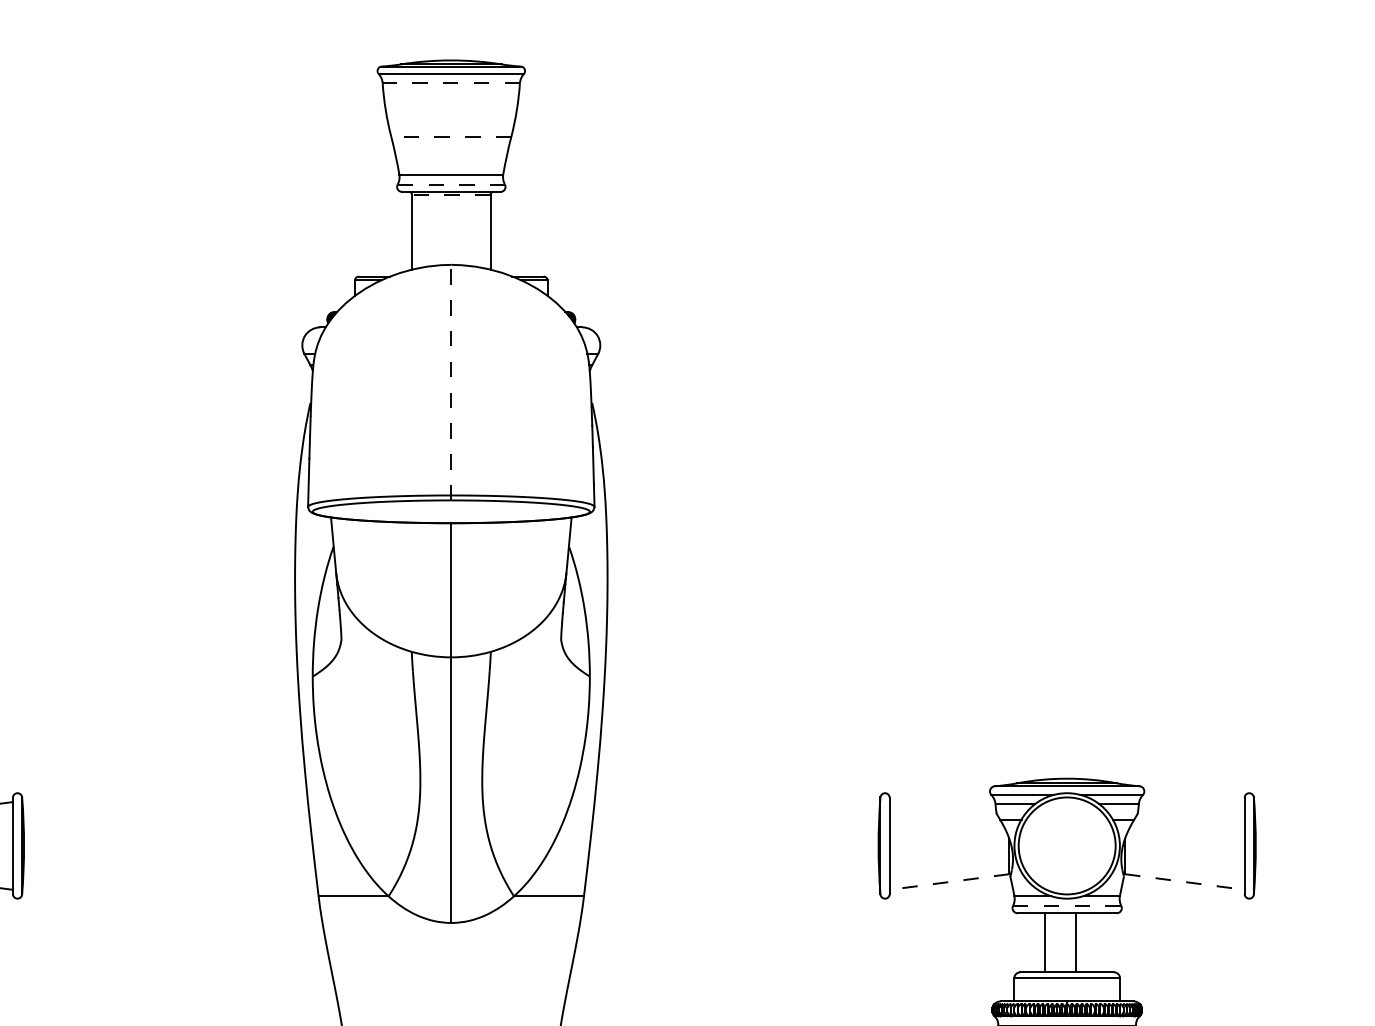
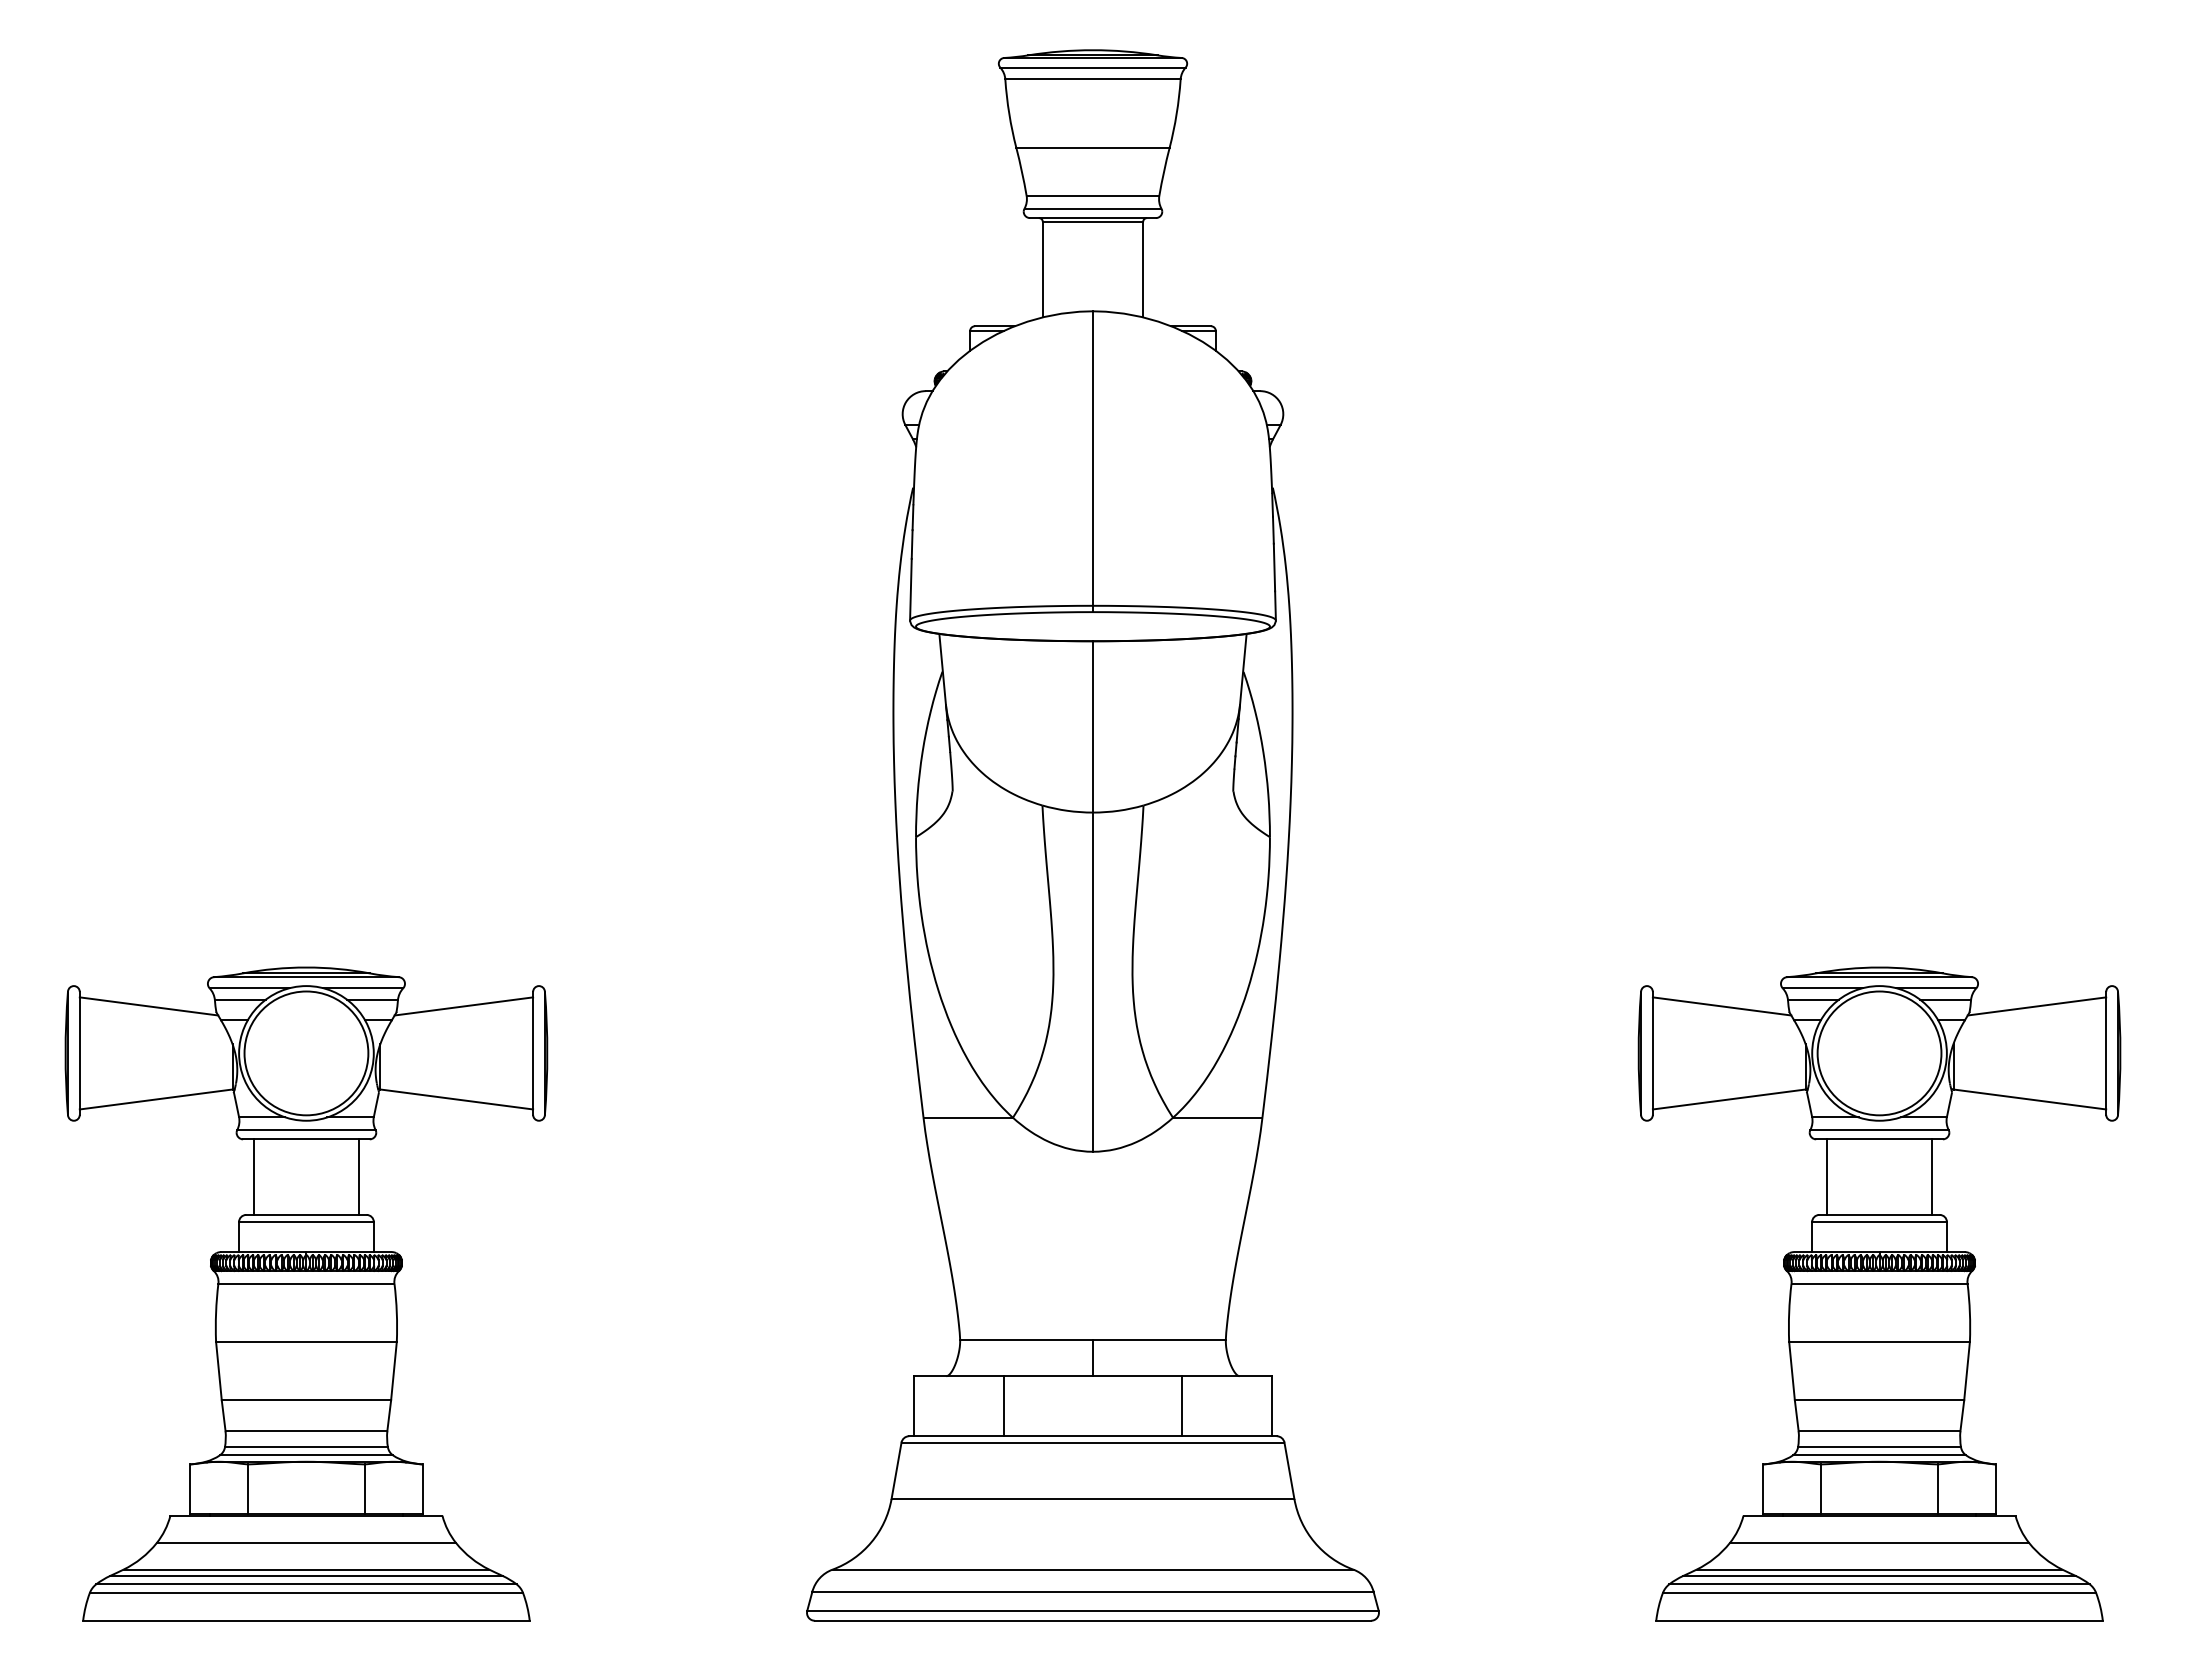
line: (451, 83) -> (1093, 79), dashed -> solid
line: (451, 136) -> (1093, 147), dashed -> solid
line: (451, 184) -> (1093, 208), dashed -> solid
line: (450, 195) -> (1092, 222), dashed -> solid
line: (451, 382) -> (1093, 461), dashed -> solid
line: (943, 809) -> (1721, 1006), added
line: (1190, 809) -> (2036, 1006), added
line: (948, 882) -> (1728, 1099), dashed -> solid
line: (1185, 882) -> (2030, 1099), dashed -> solid
line: (1067, 905) -> (1880, 1129), dashed -> solid
line: (1044, 942) -> (1931, 1176), moved
line: (1075, 942) -> (1827, 1176), moved

